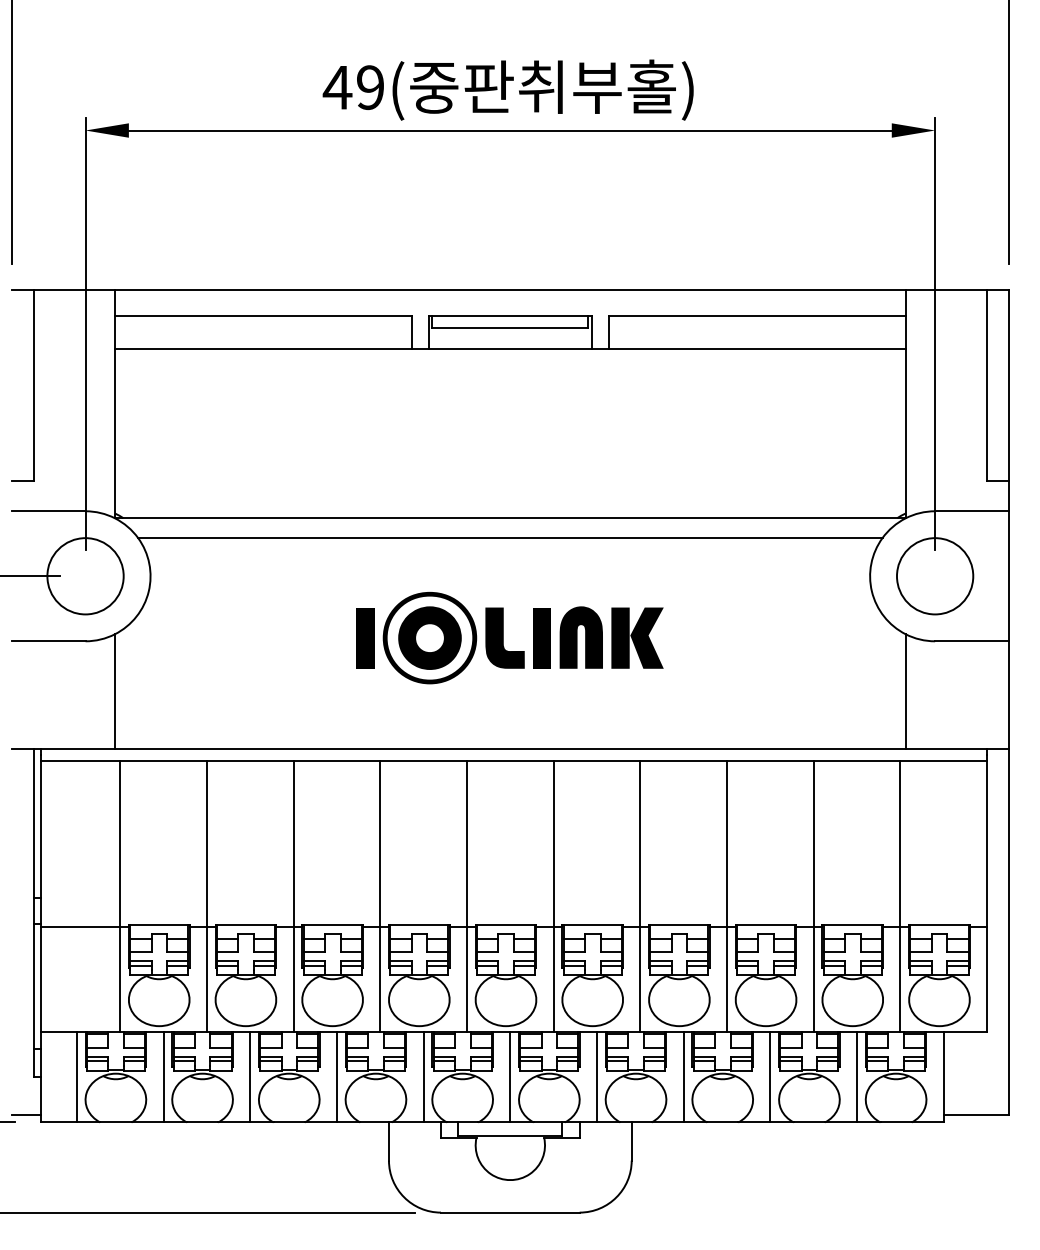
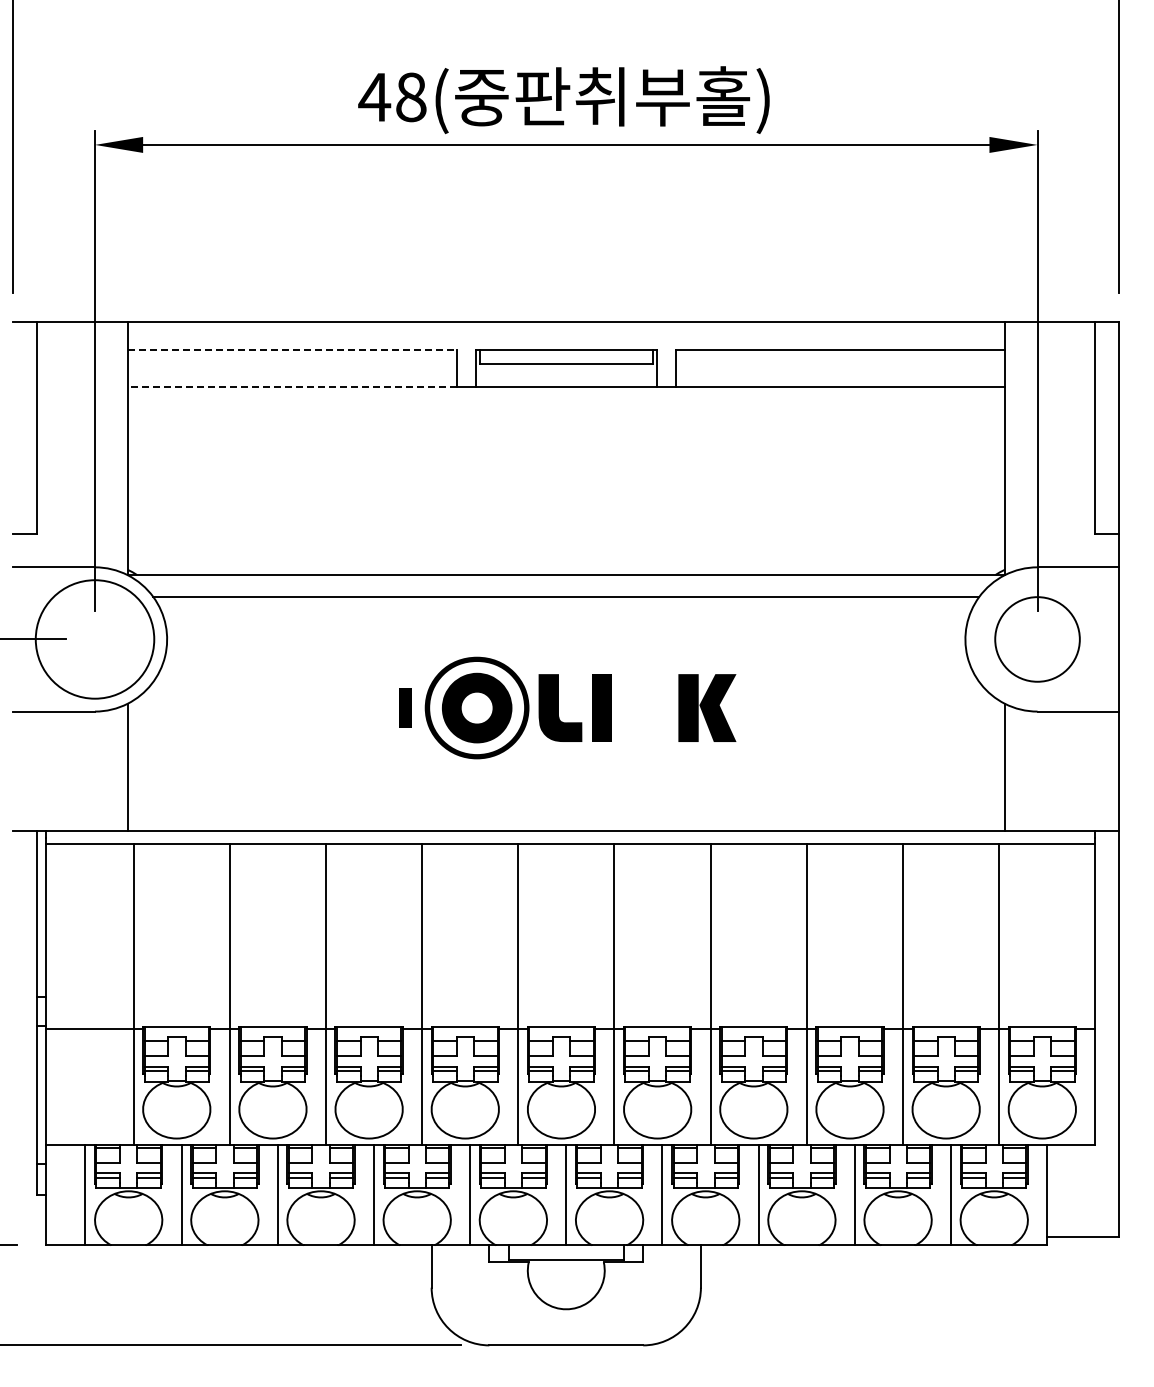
text: (370, 87) -> (411, 97), 49 -> 48
line: (263, 315) -> (292, 350), solid -> dashed
line: (262, 349) -> (291, 387), solid -> dashed
circle: (85, 576) -> (94, 639), size x1.4
part: (580, 636) -> (644, 706), removed
part: (365, 637) -> (405, 707), size x0.6
line: (26, 1115) -> (29, 1237), removed

